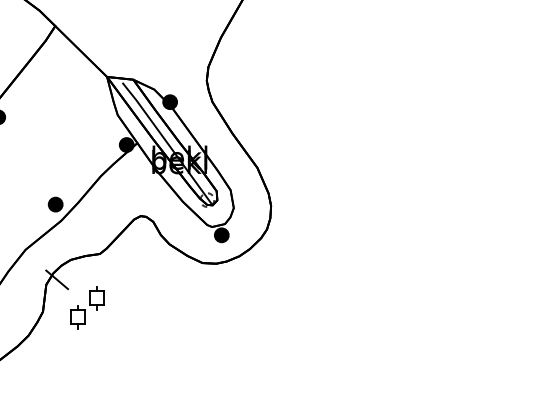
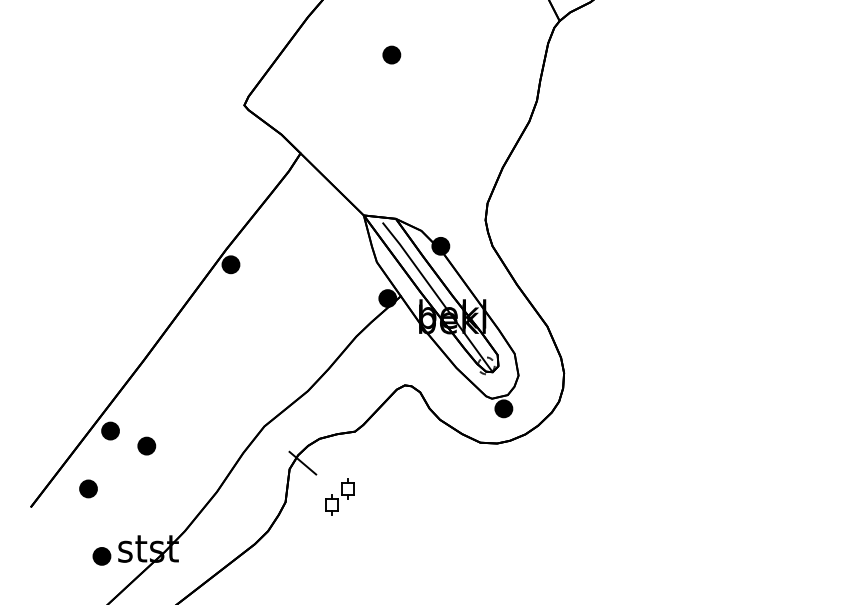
part: (55, 204) -> (300, 371), removed
part: (87, 307) -> (339, 496), size x0.7

